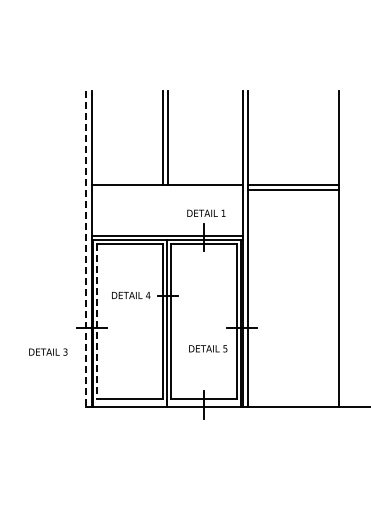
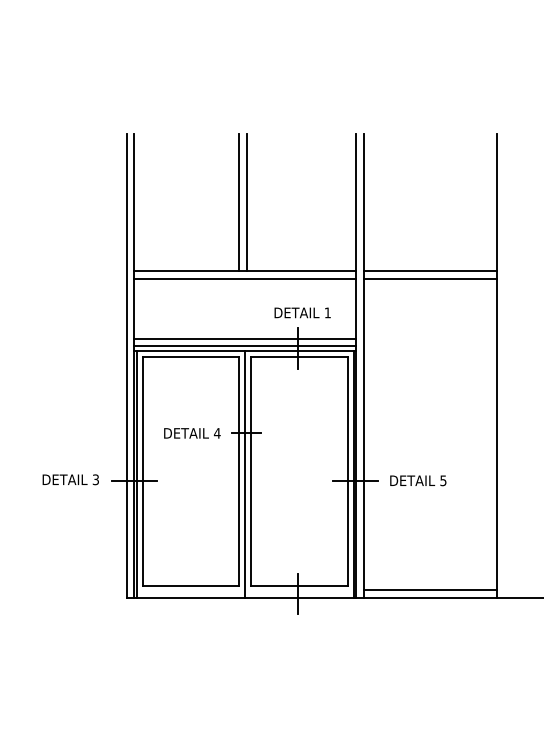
line: (167, 190) -> (245, 279), added
line: (167, 230) -> (245, 338), added
line: (86, 249) -> (126, 365), dashed -> solid
line: (97, 321) -> (142, 471), dashed -> solid
text: (208, 348) -> (418, 480), moved
text: (48, 351) -> (71, 478), moved
line: (293, 402) -> (430, 590), added

